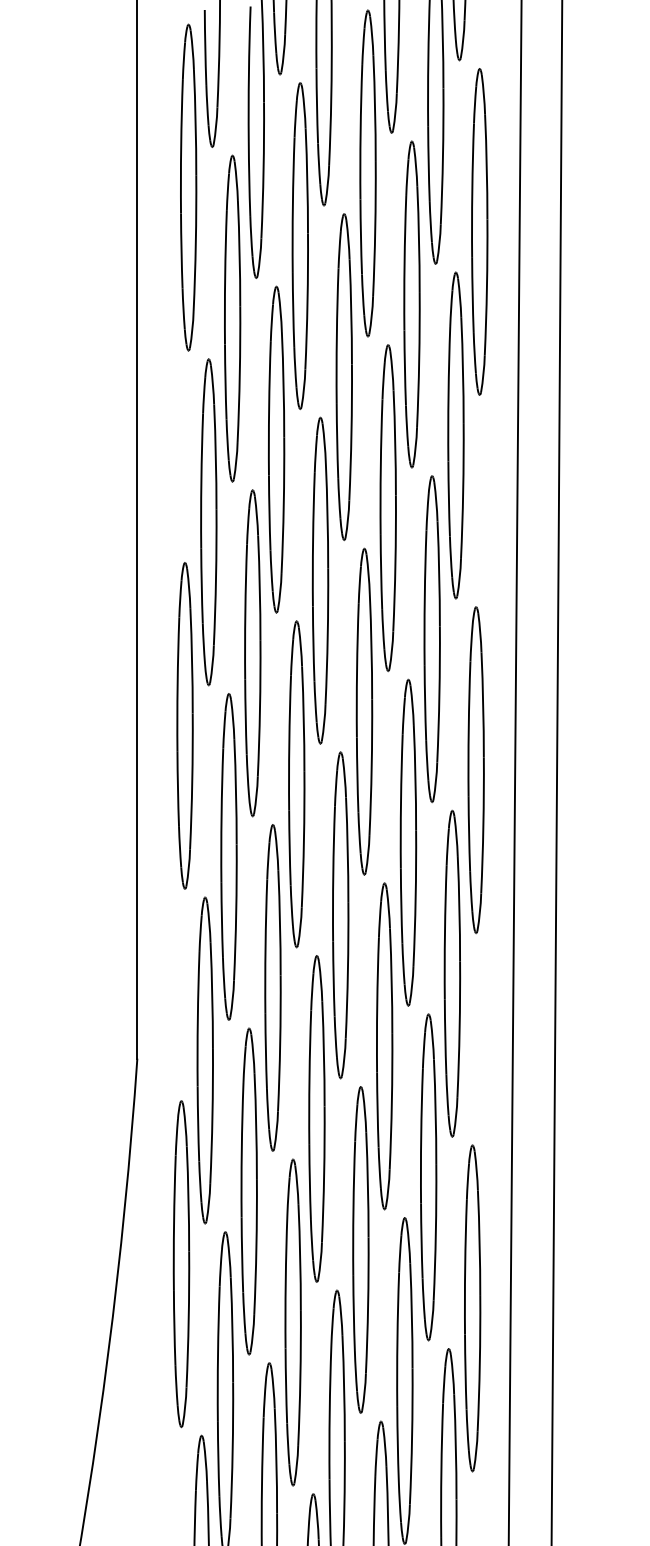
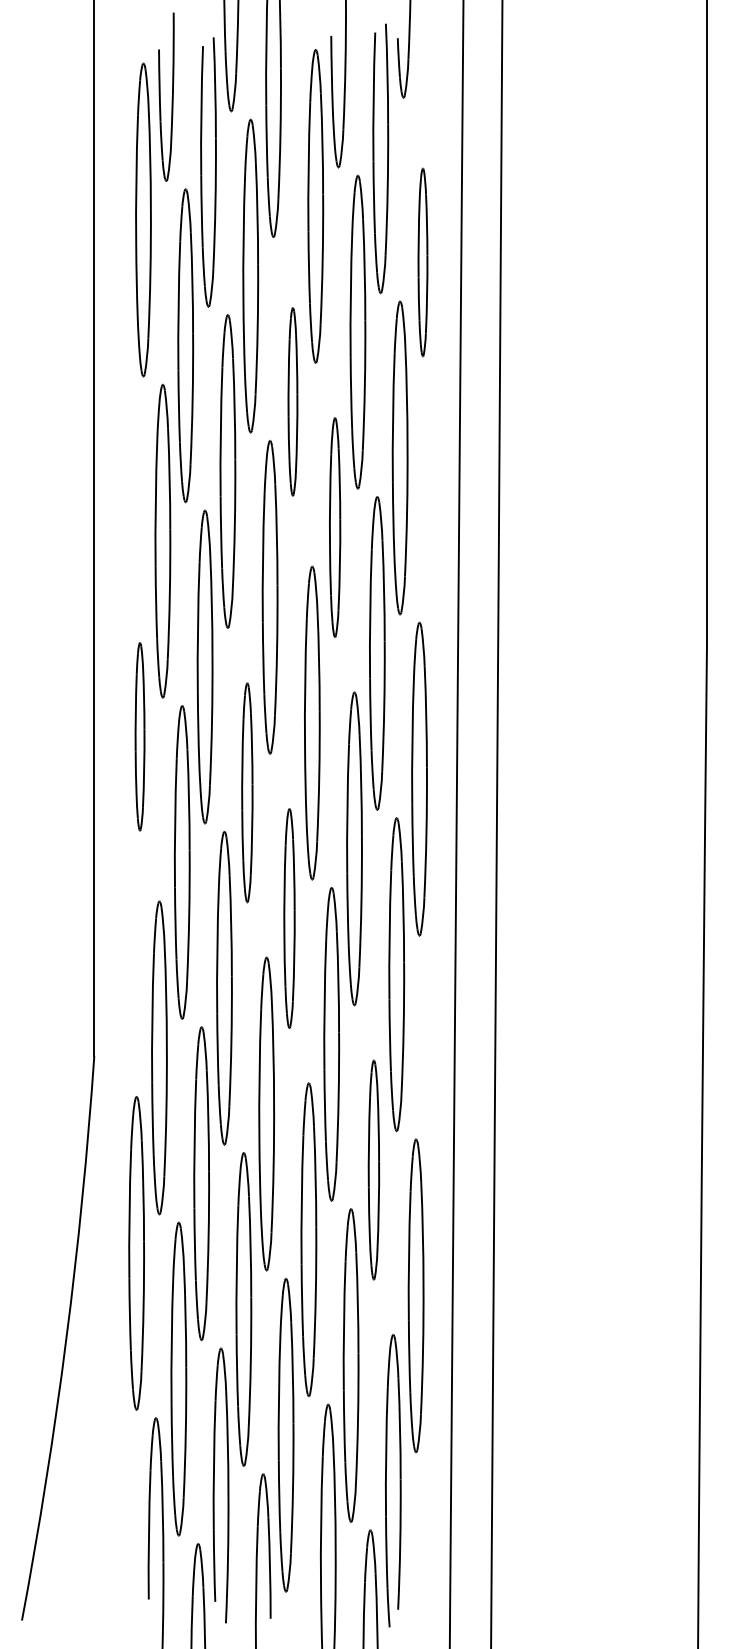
part: (479, 231) -> (422, 262), size x0.6
part: (343, 376) -> (292, 401), size x0.6
part: (387, 507) -> (334, 527), size x0.7
part: (184, 725) -> (139, 736), size x0.6
part: (296, 784) -> (247, 792), size x0.7
part: (340, 915) -> (289, 918), size x0.7
part: (428, 1176) -> (373, 1169), size x0.7

